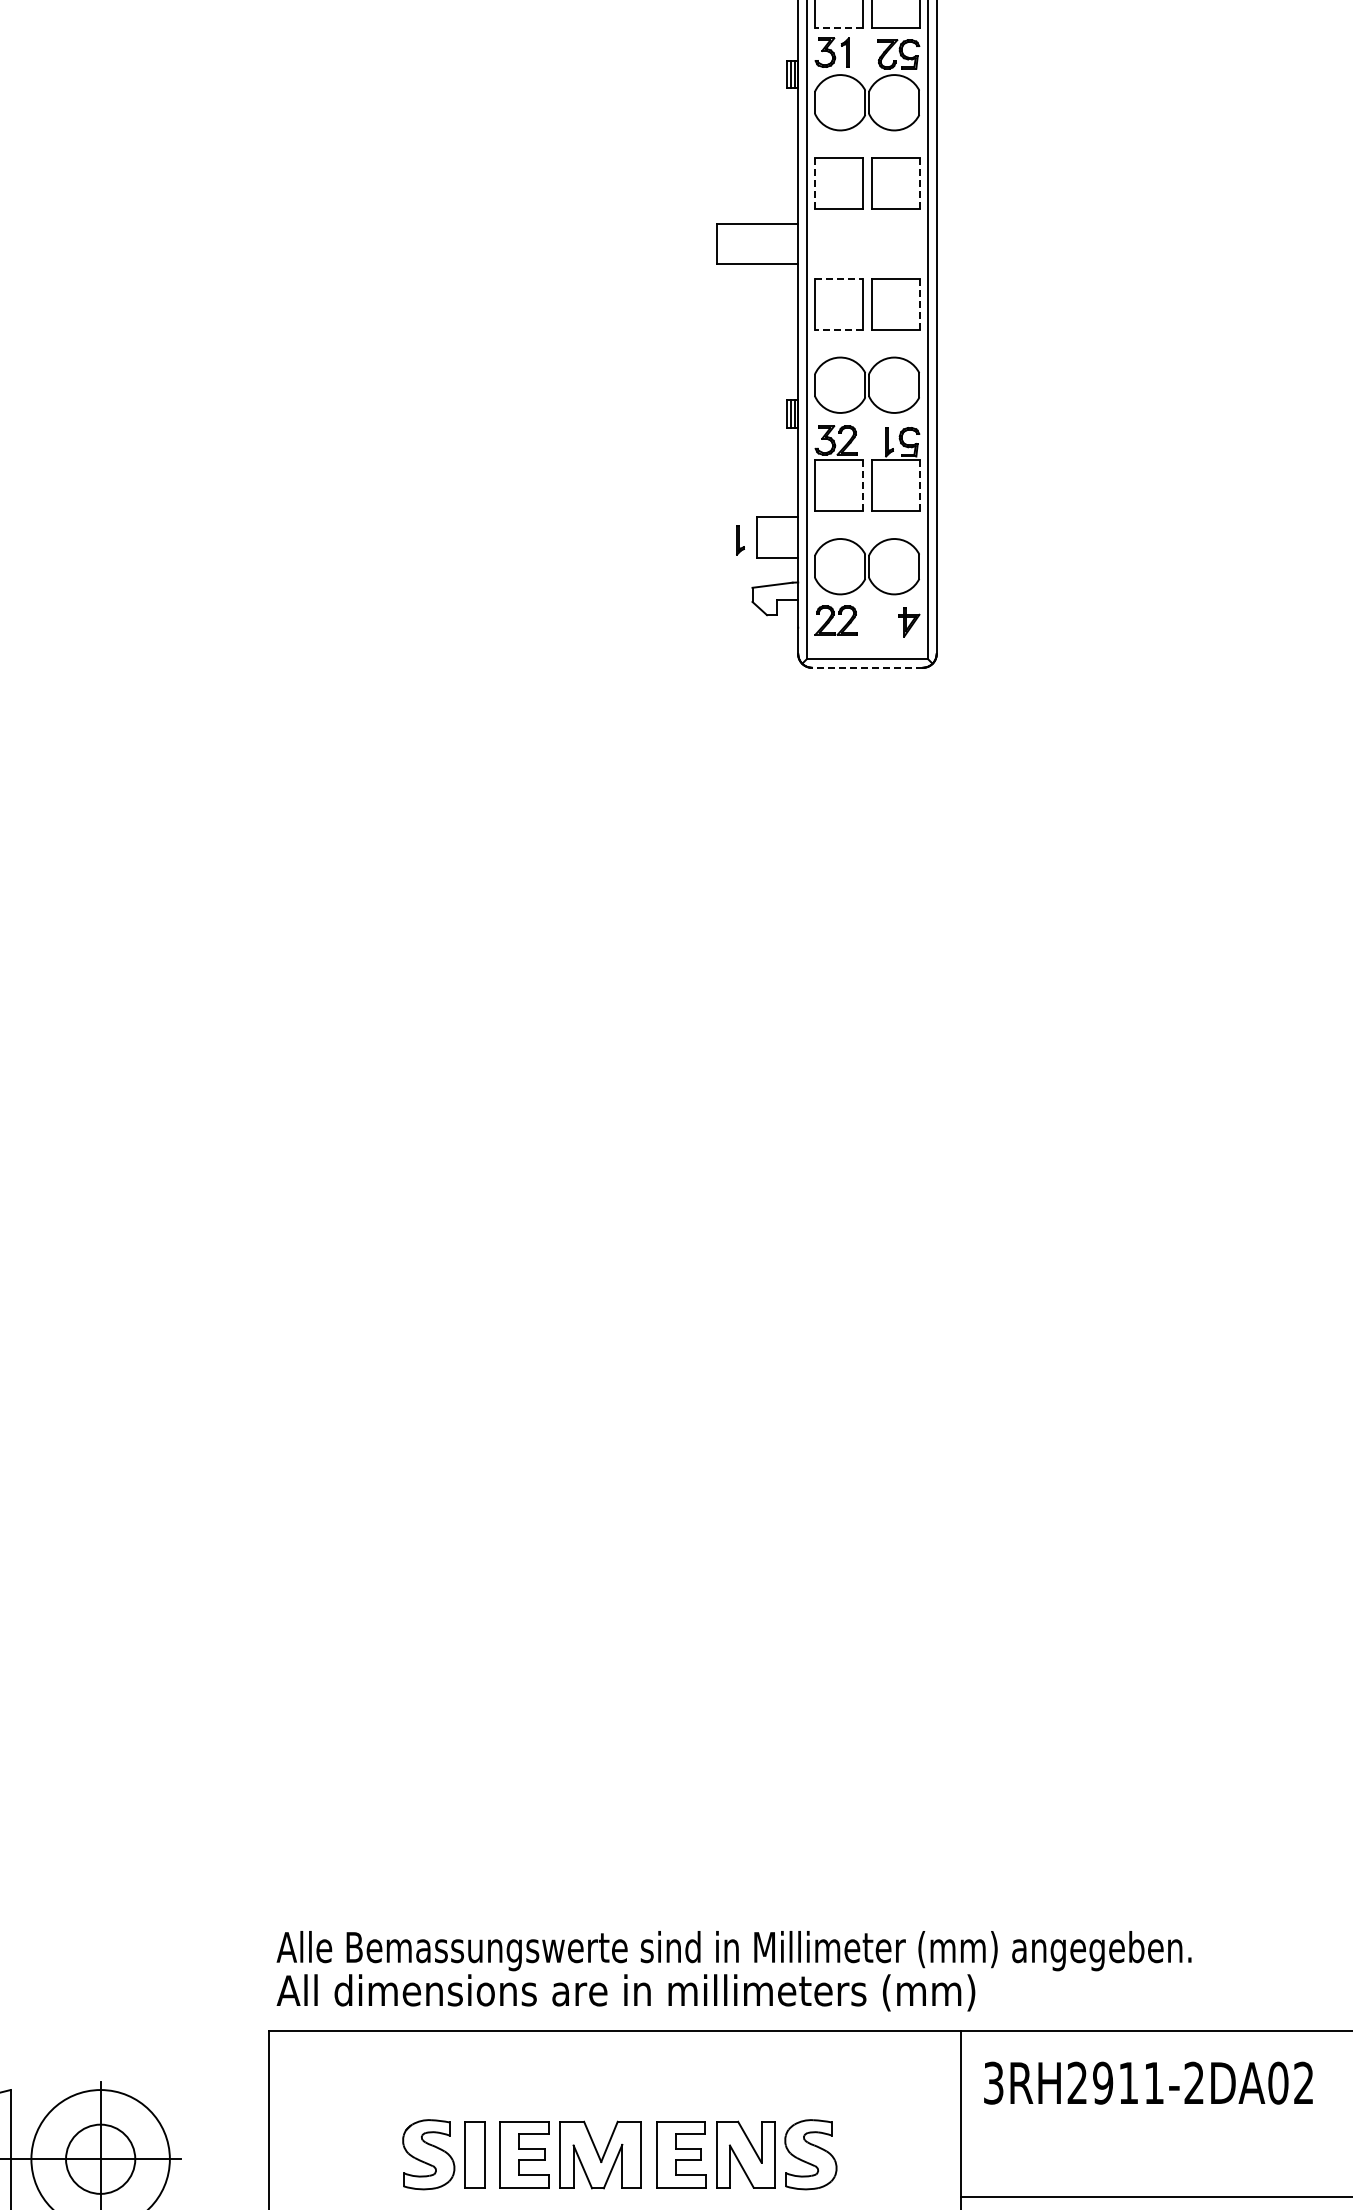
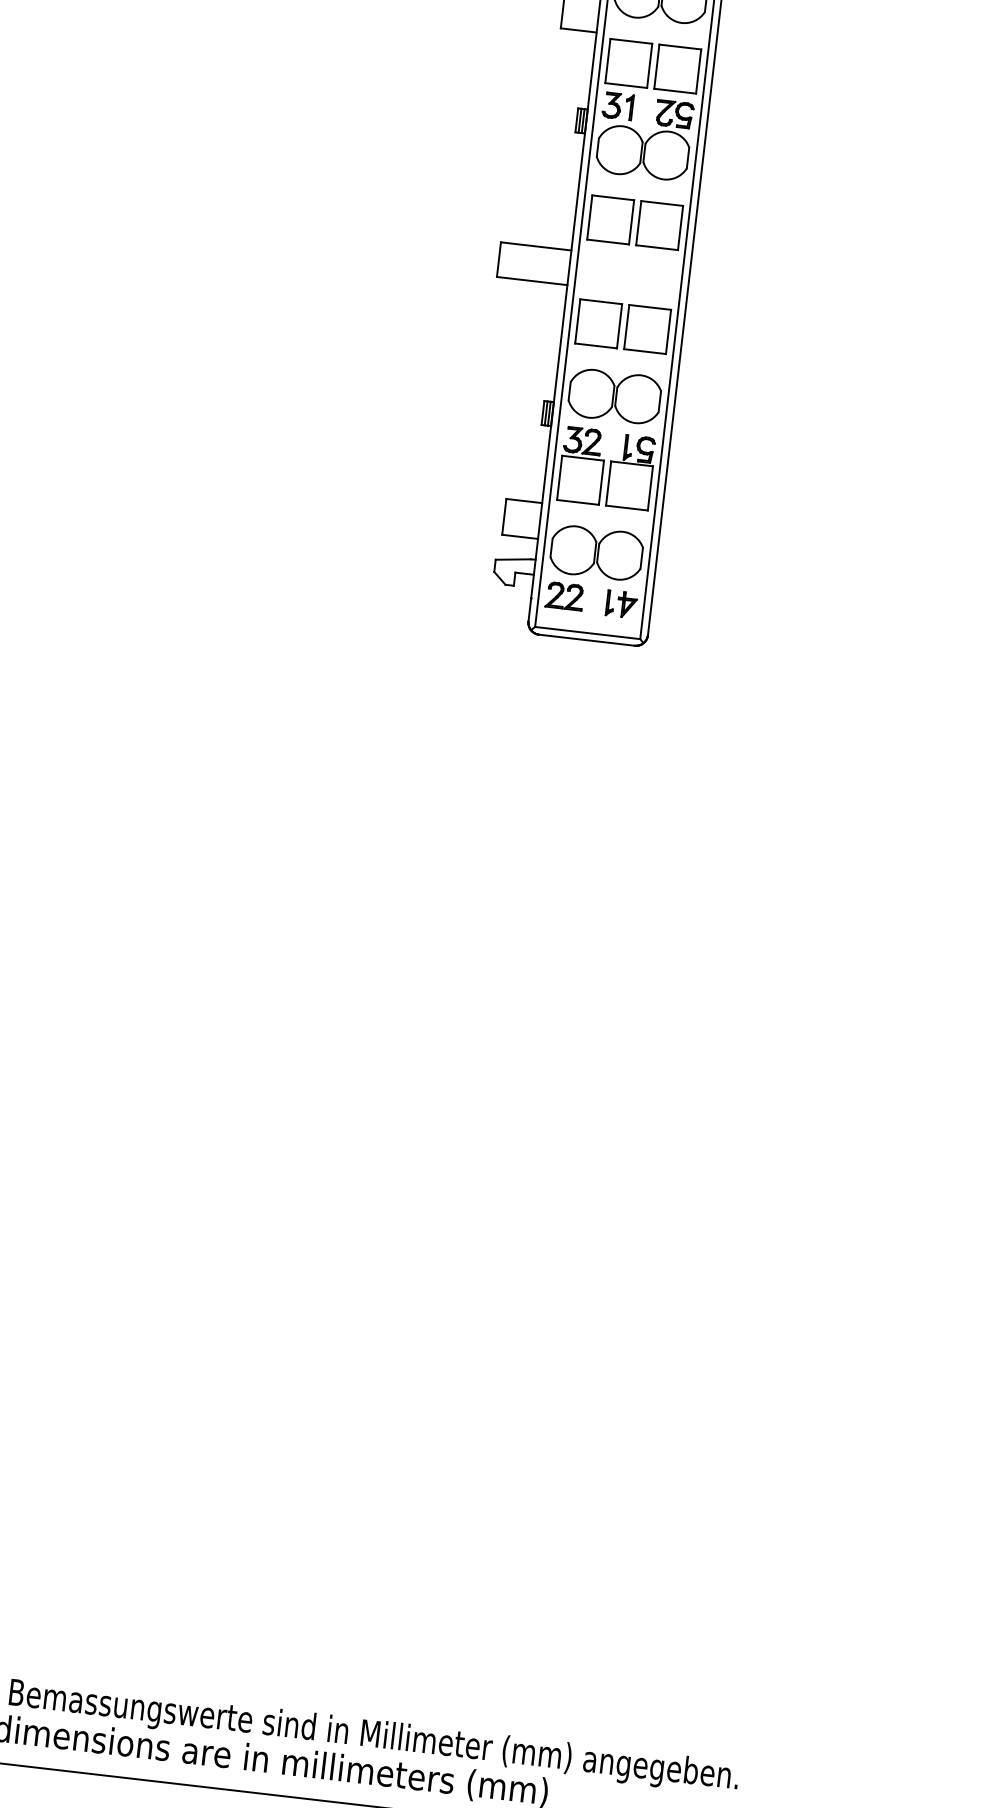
line: (838, 27) -> (625, 85), dashed -> solid
line: (814, 183) -> (589, 217), dashed -> solid
line: (920, 183) -> (680, 227), dashed -> solid
line: (839, 278) -> (601, 301), dashed -> solid
line: (920, 304) -> (668, 332), dashed -> solid
line: (838, 329) -> (595, 345), dashed -> solid
line: (863, 485) -> (601, 482), dashed -> solid
line: (920, 485) -> (650, 488), dashed -> solid
part: (740, 540) -> (610, 603), moved
line: (866, 667) -> (586, 639), dashed -> solid

